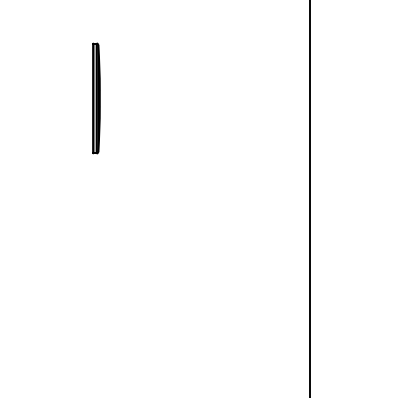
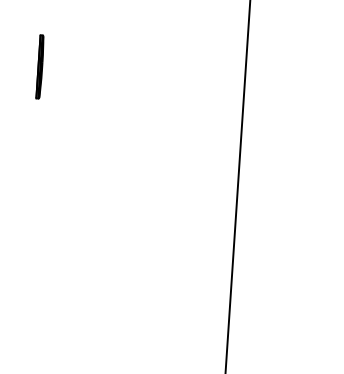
part: (96, 98) -> (40, 66), size x0.6

